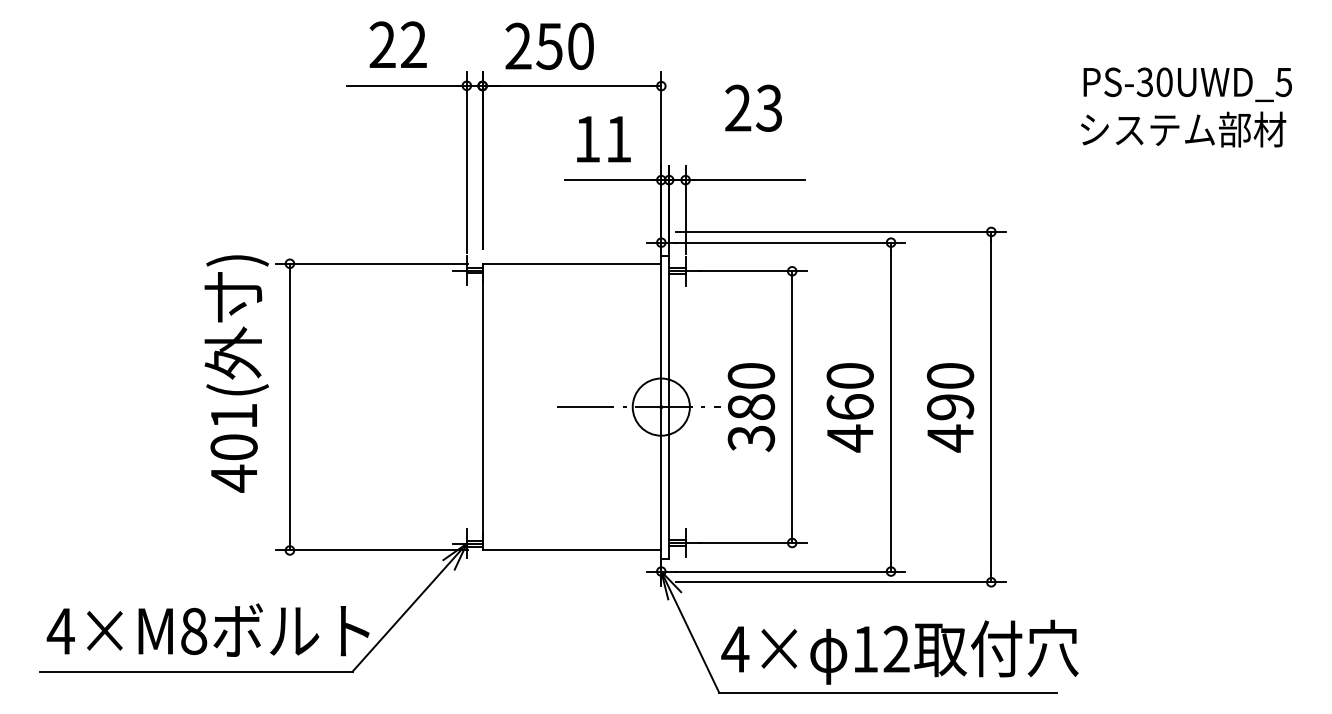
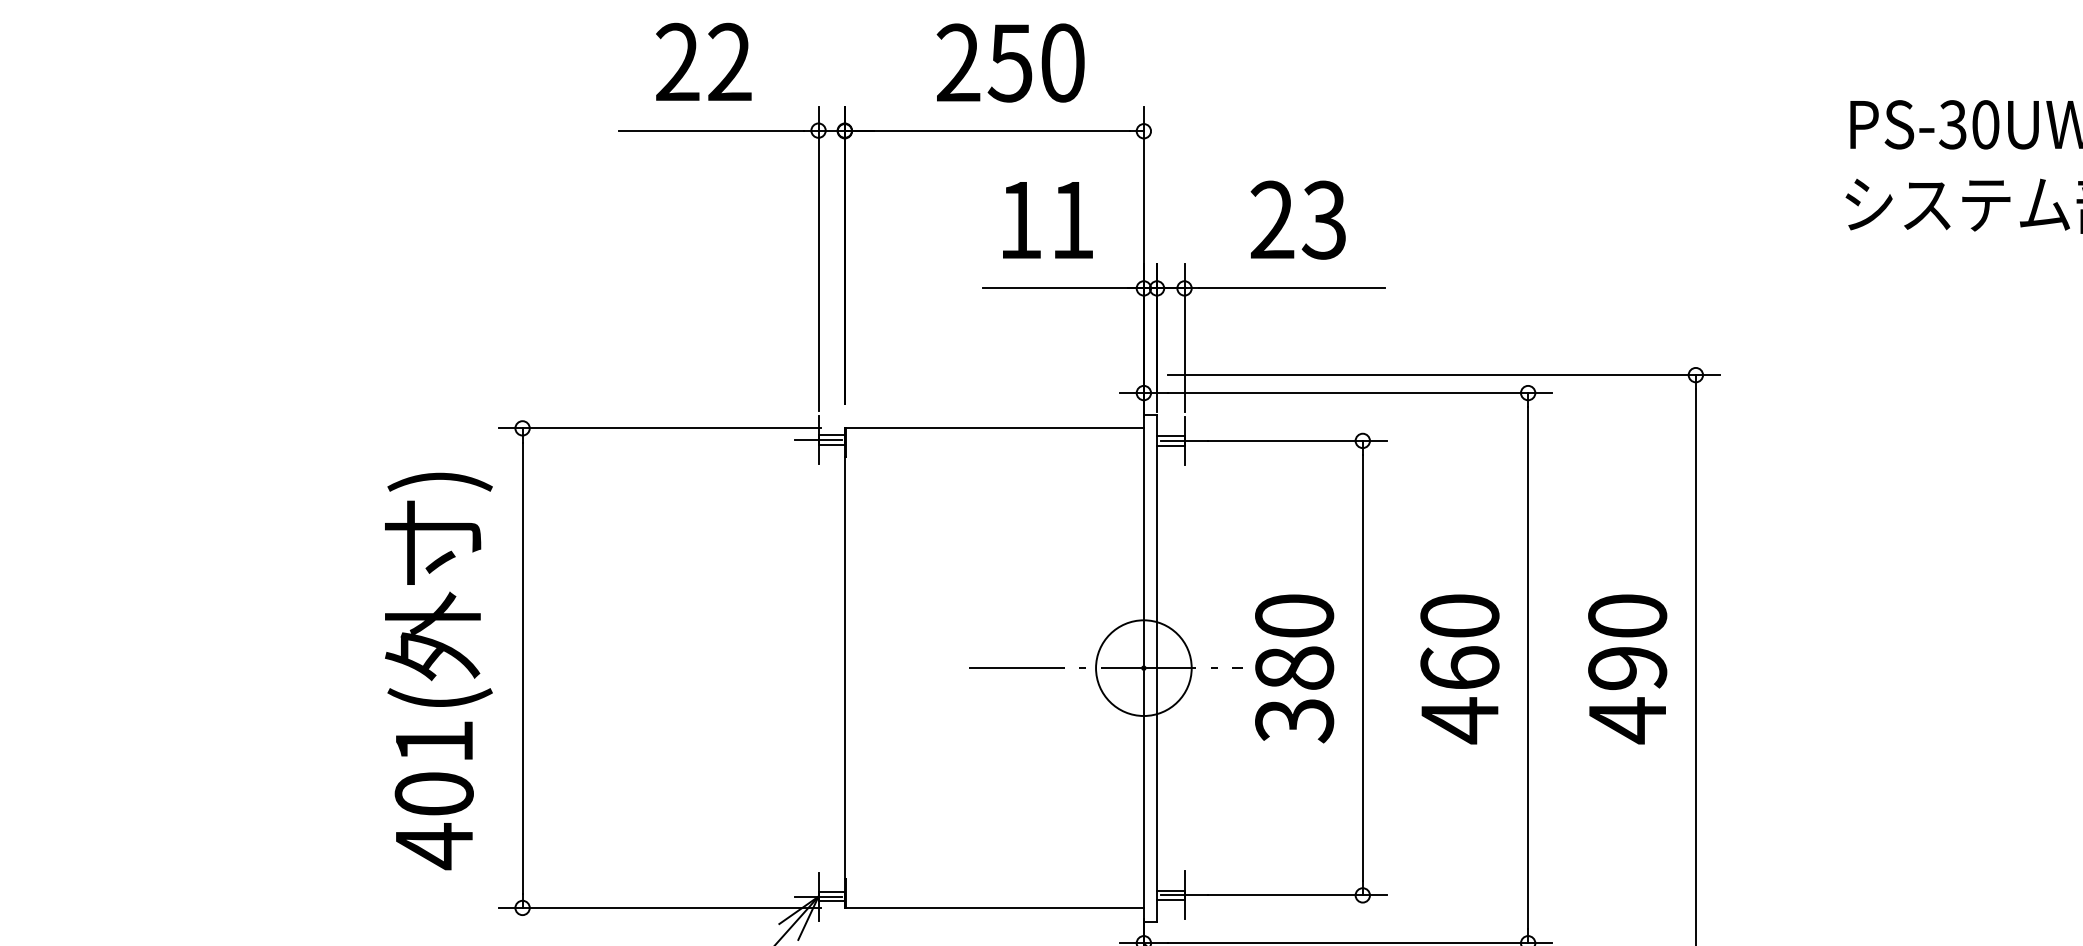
text: (549, 45) -> (1010, 61), moved
text: (753, 107) -> (1298, 218), moved
text: (236, 373) -> (438, 670), moved

